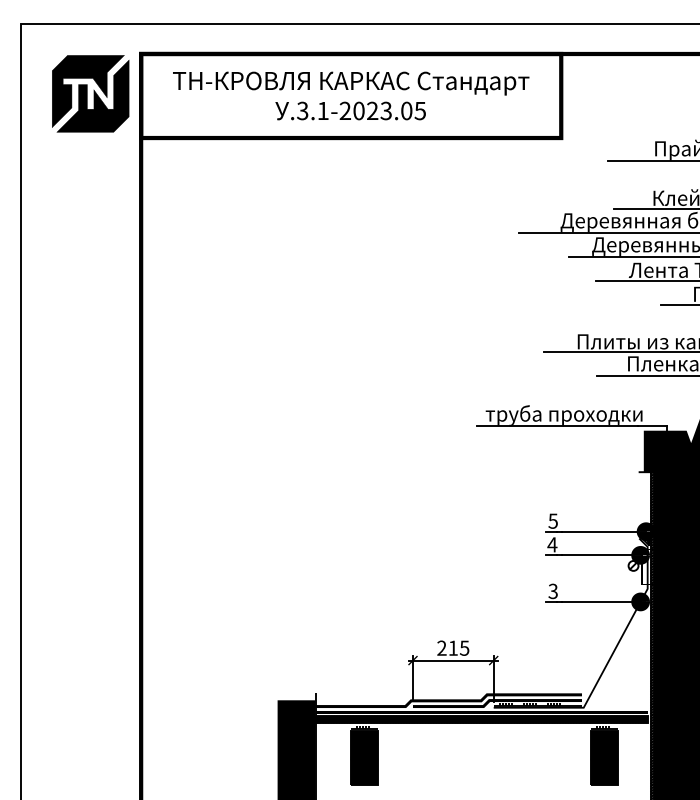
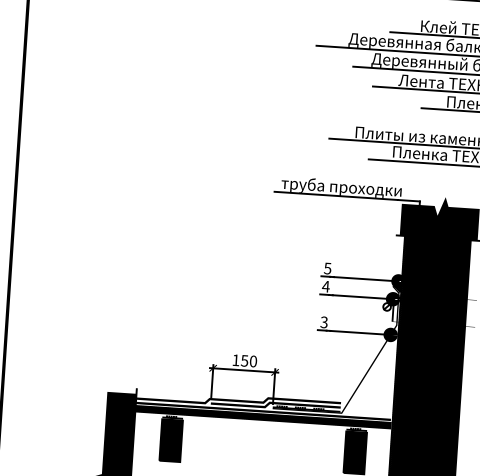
text: (453, 647) -> (244, 360), 215 -> 150

